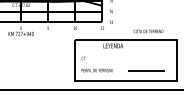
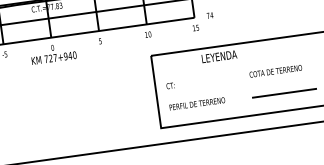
text: (148, 31) -> (275, 71), moved

